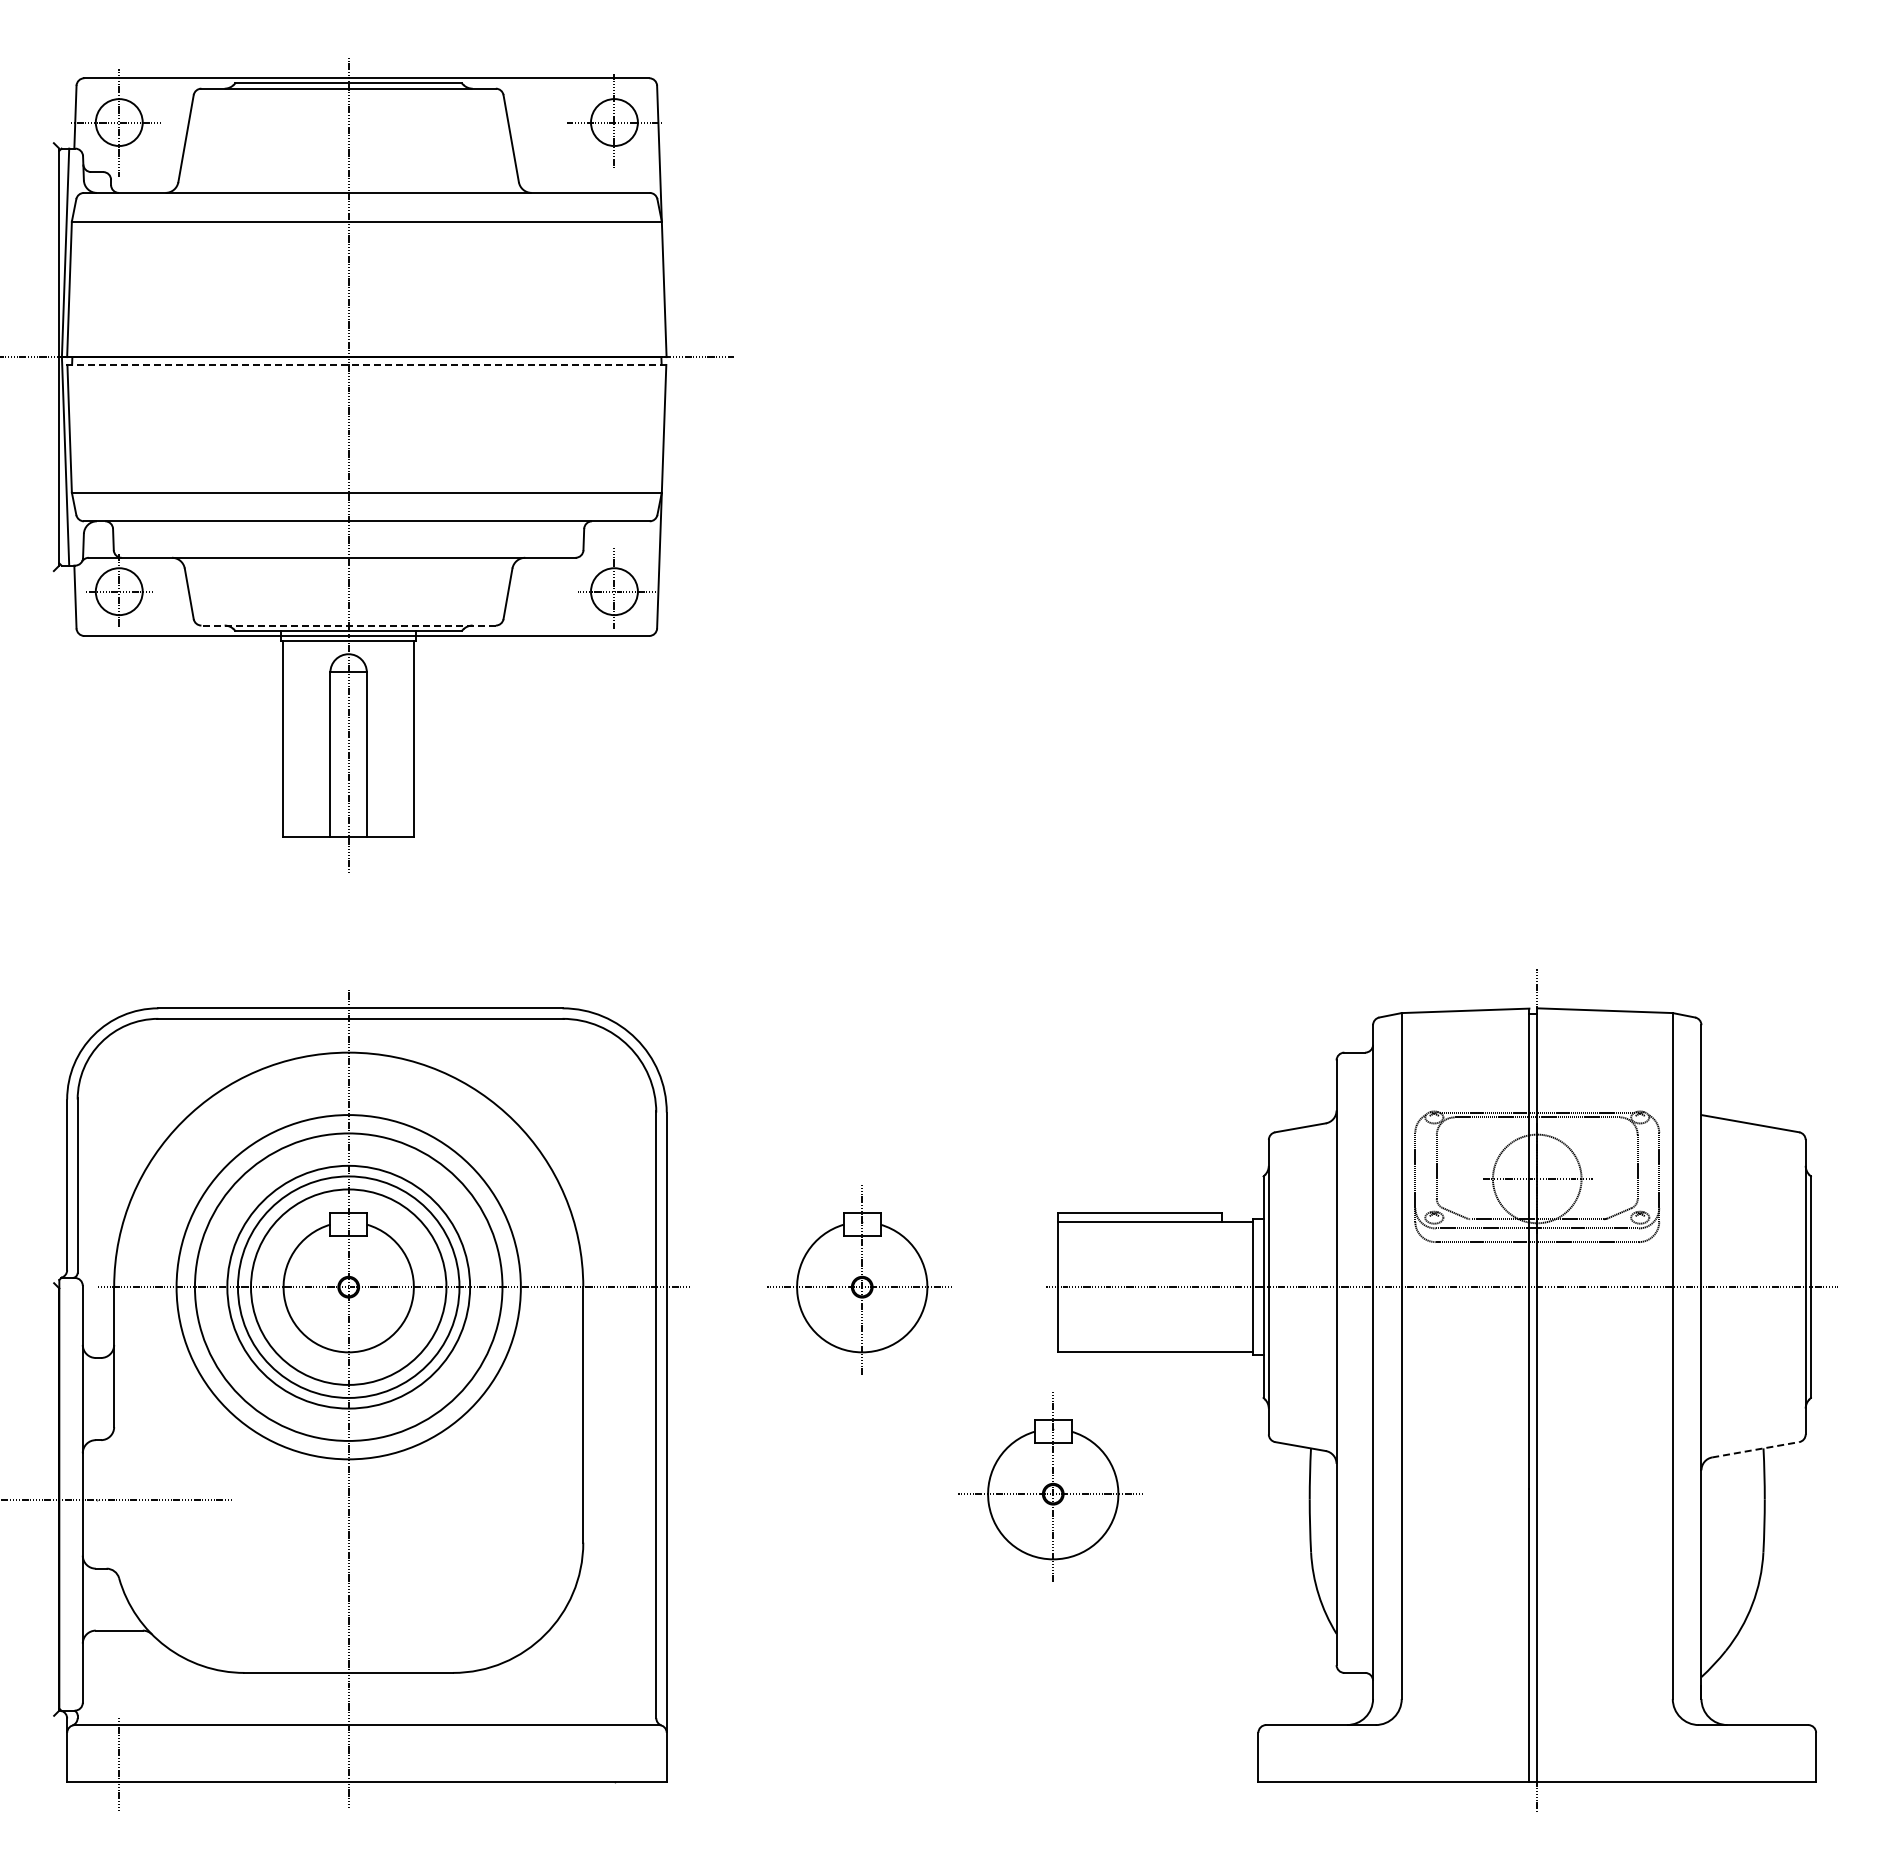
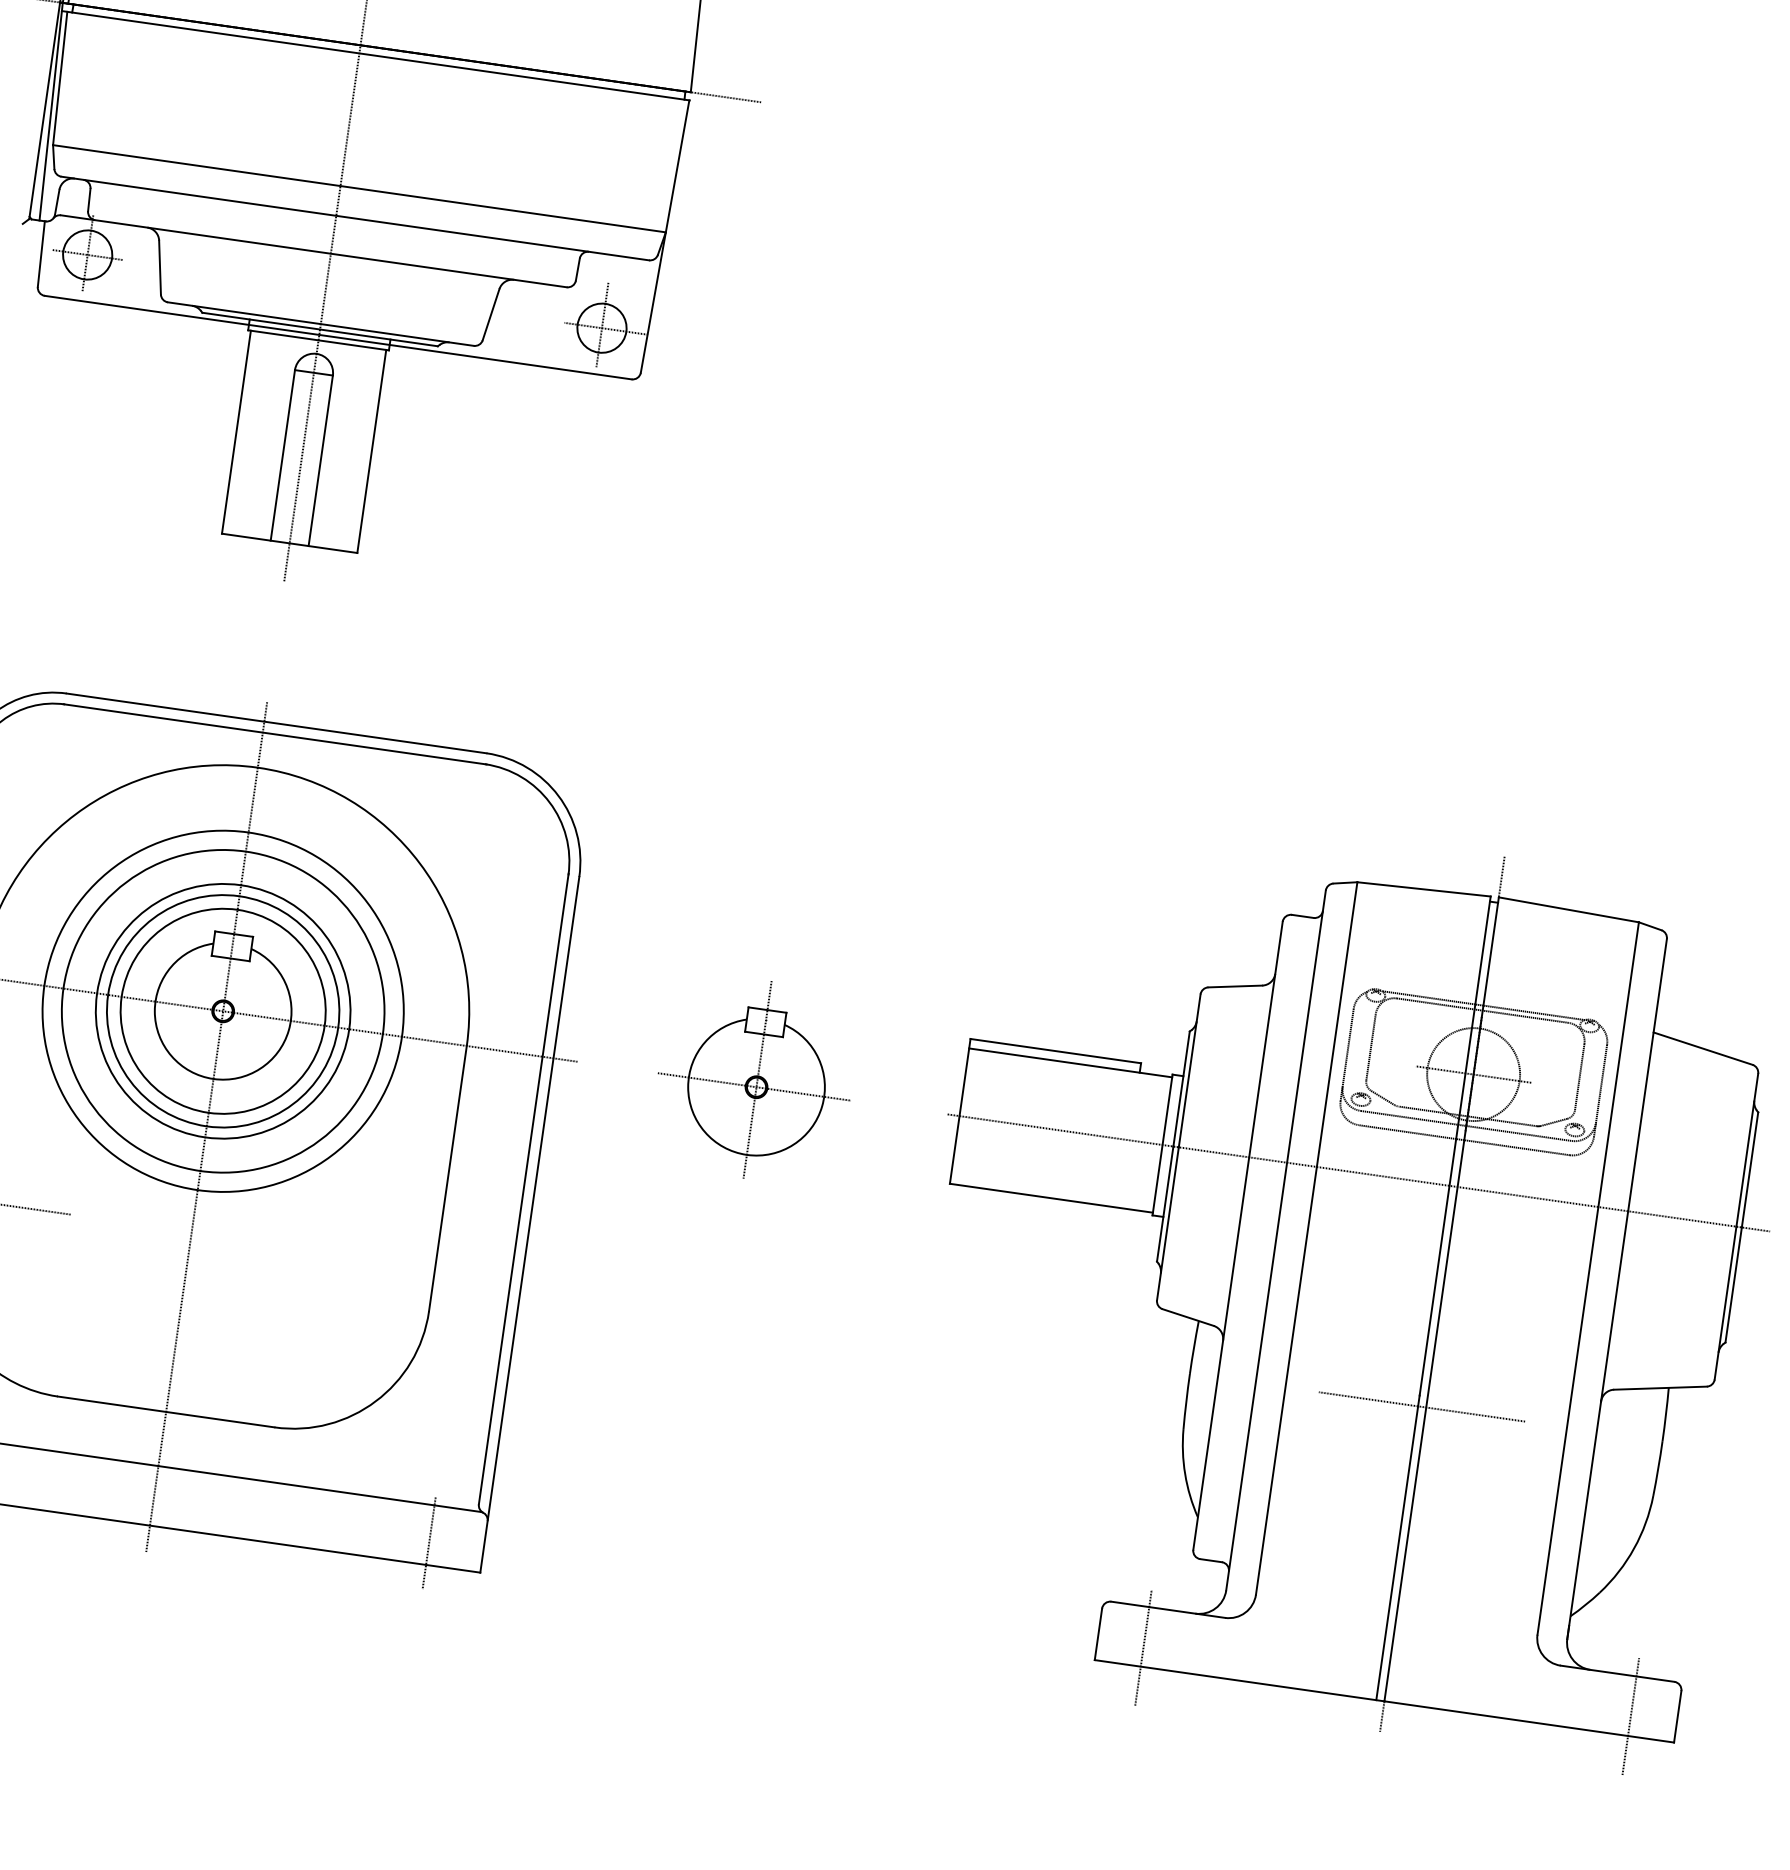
line: (363, 364) -> (374, 55), dashed -> solid
line: (348, 625) -> (320, 324), dashed -> solid
line: (1756, 1449) -> (1661, 1387), dashed -> solid
part: (1050, 1486) -> (922, 1322), removed
line: (1532, 1499) -> (1421, 1406), added
line: (614, 1761) -> (429, 1543), added
line: (1302, 1763) -> (1143, 1647), added
line: (1771, 1763) -> (1630, 1716), added

